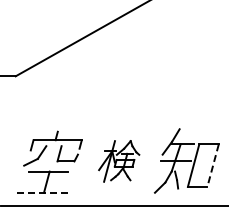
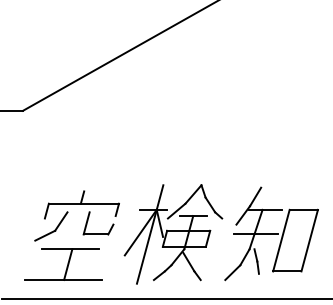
part: (118, 161) -> (172, 234), size x1.67
line: (213, 165) -> (310, 240), dashed -> solid
line: (43, 192) -> (63, 279), dashed -> solid

